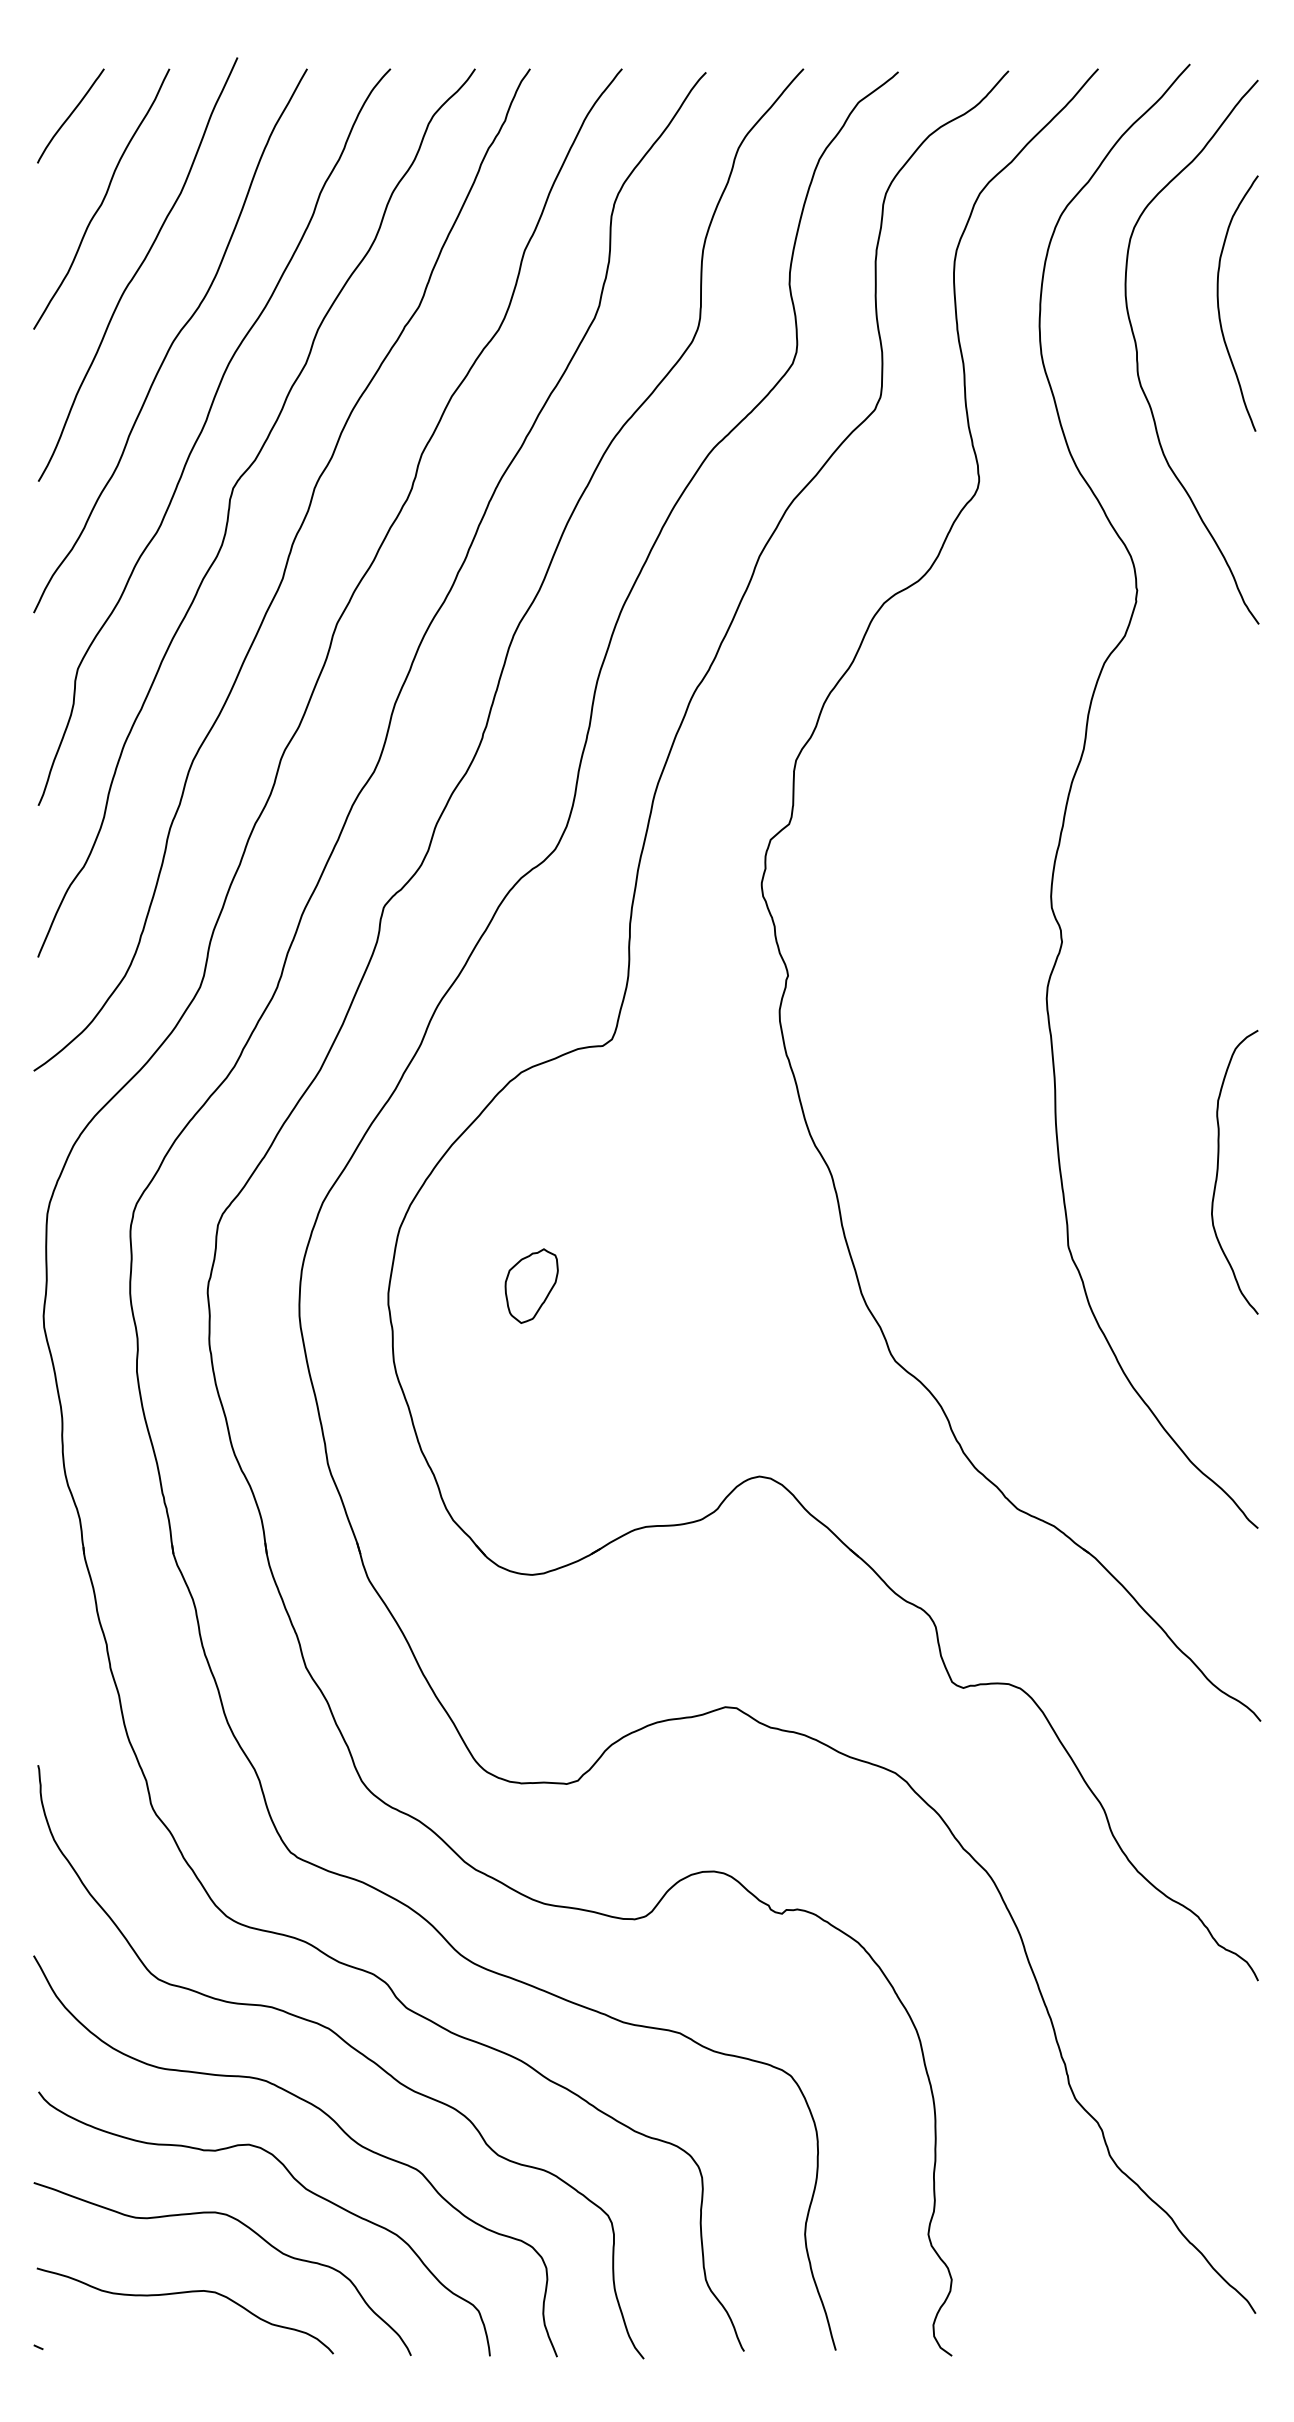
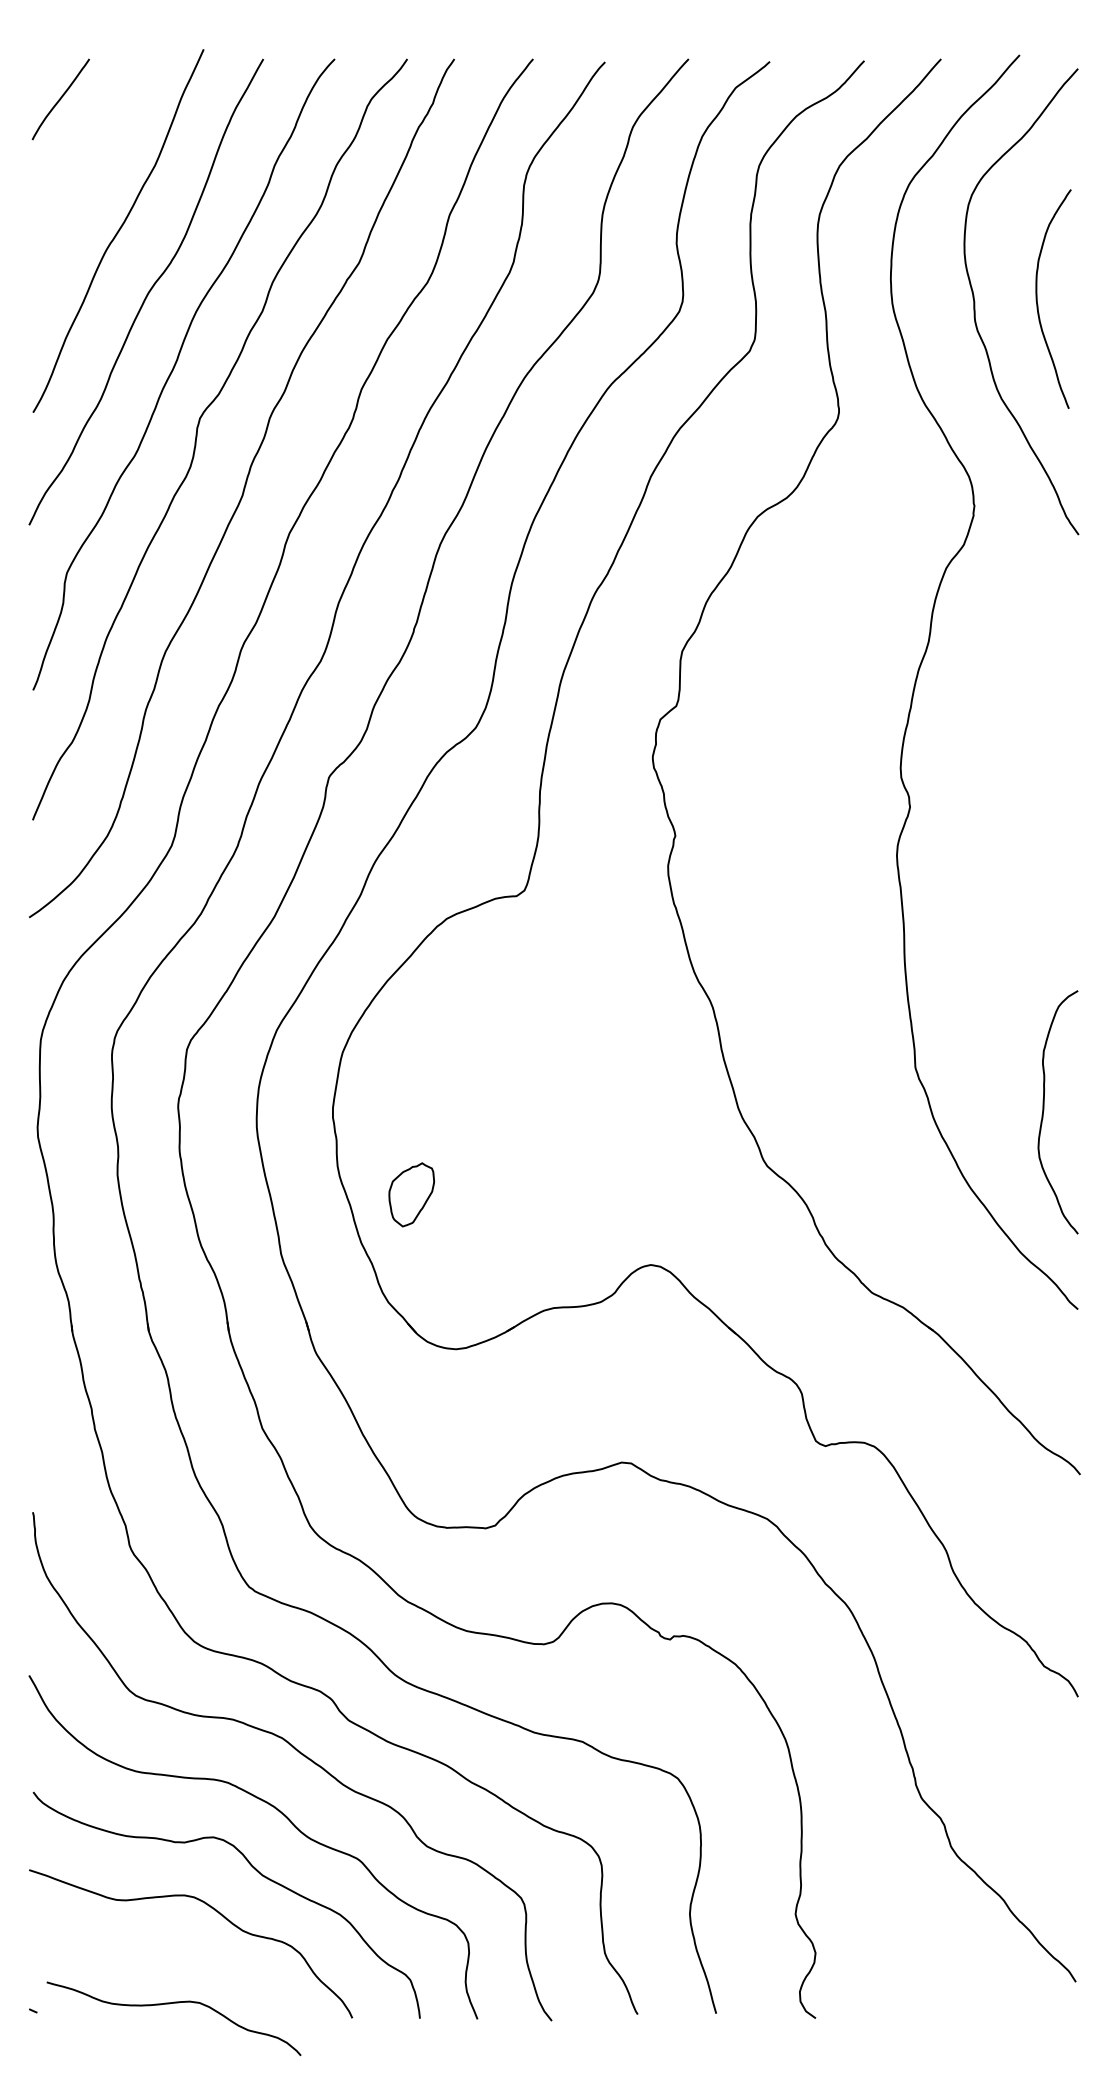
curve: (103, 198) -> (88, 170), removed
curve: (1218, 302) -> (1037, 298), moved
curve: (1218, 1170) -> (1044, 1110), moved
part: (531, 1285) -> (411, 1194), moved
curve: (181, 2294) -> (170, 2004), moved

